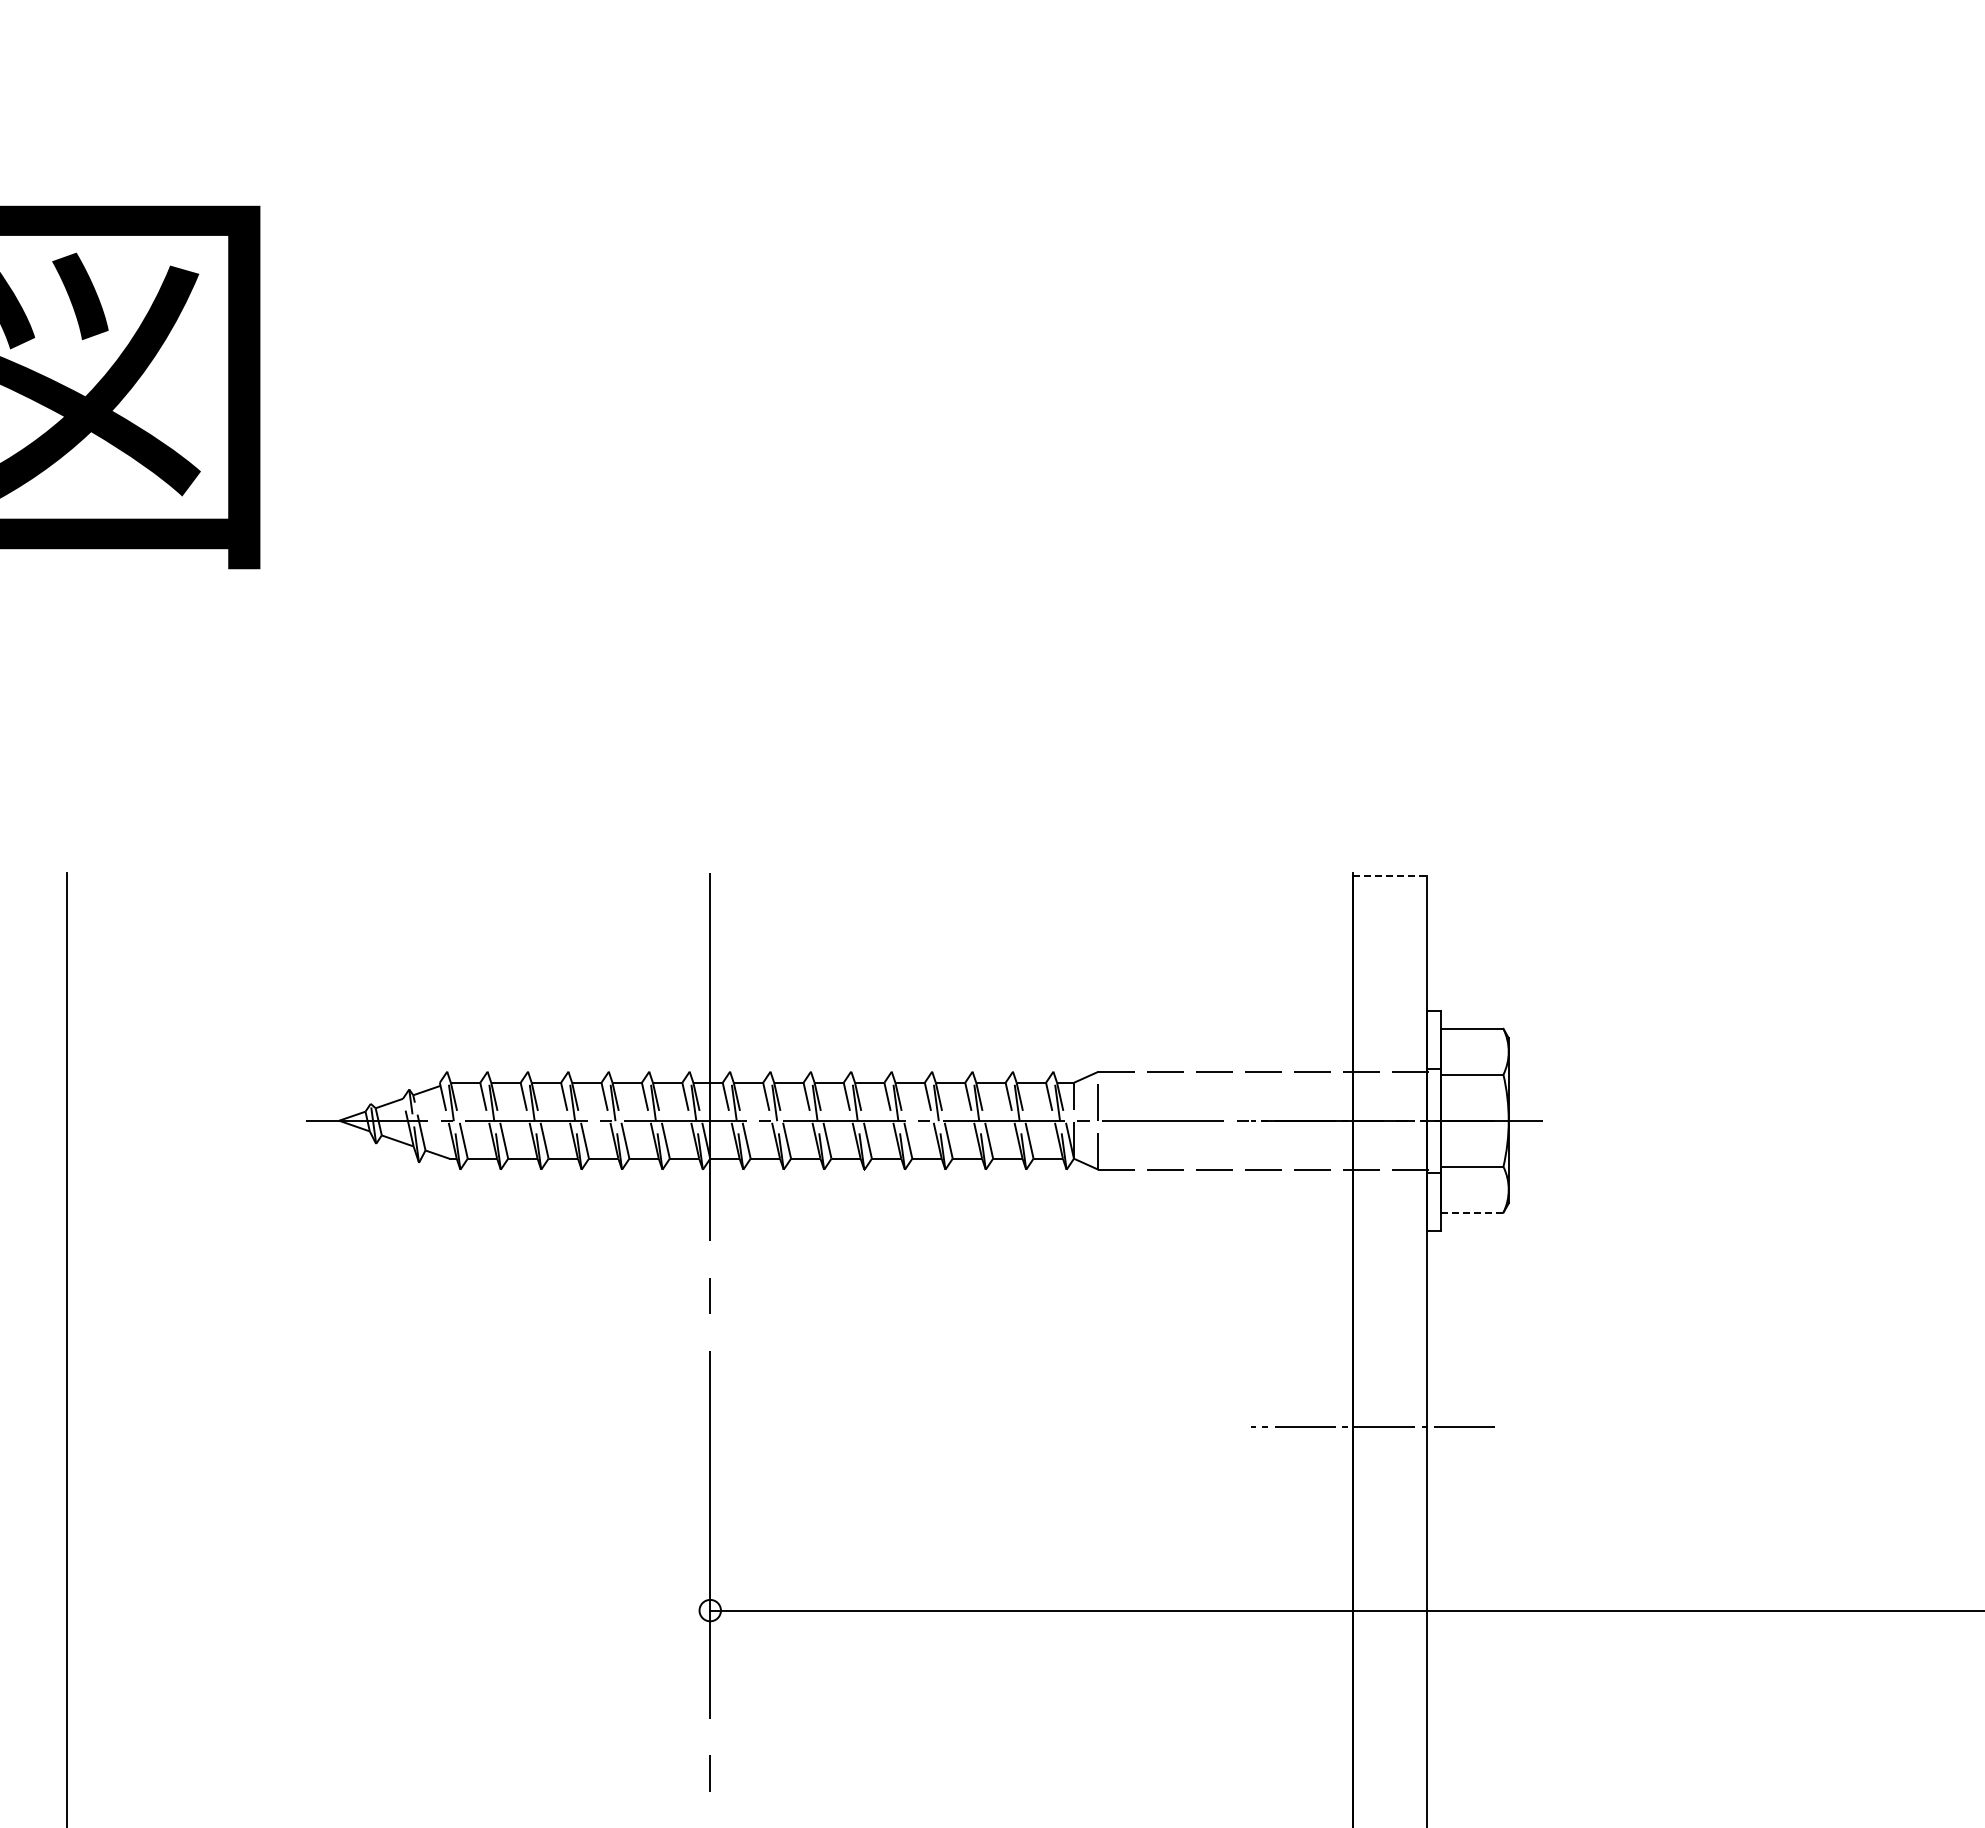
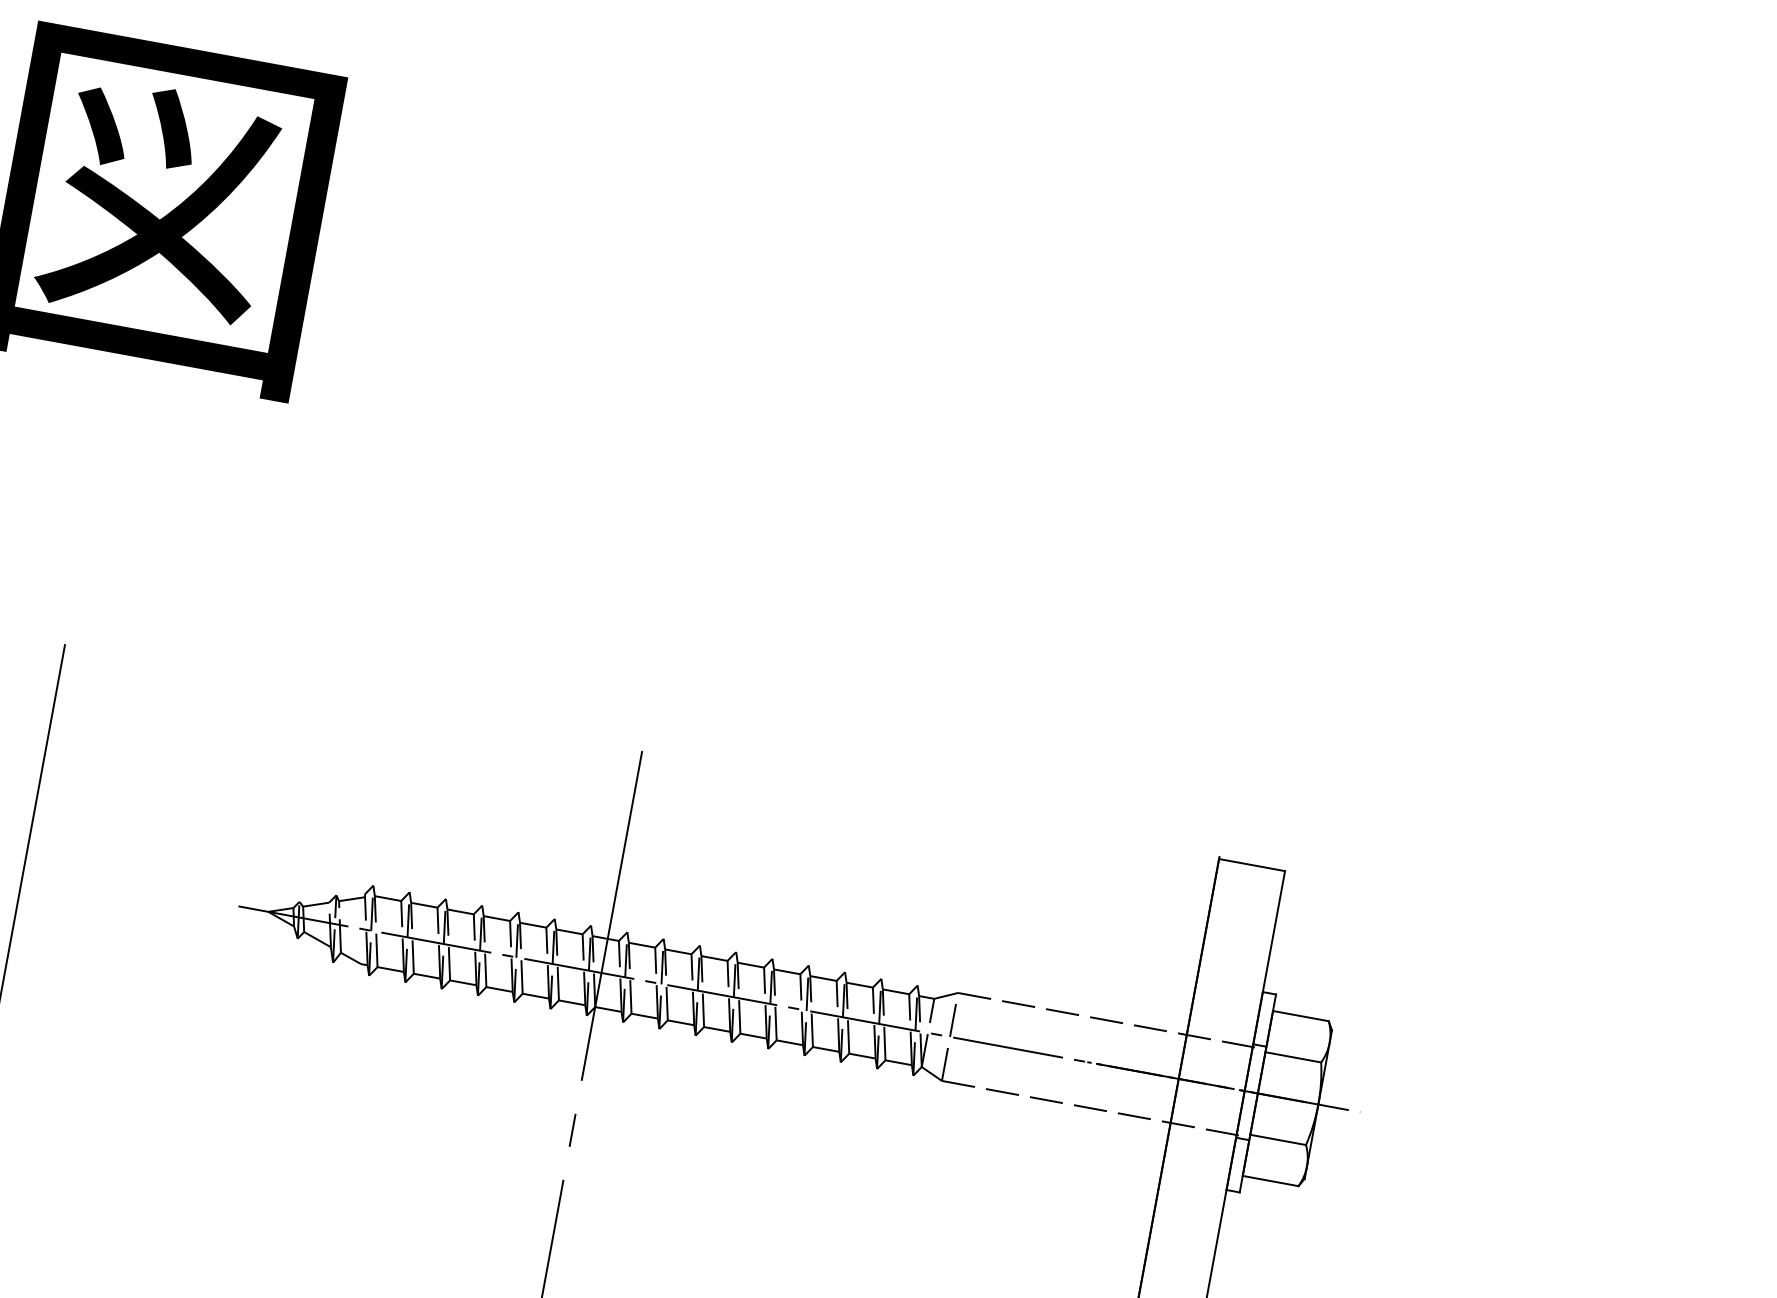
line: (1389, 875) -> (1251, 864), dashed -> solid
line: (1471, 1212) -> (1269, 1180), dashed -> solid

